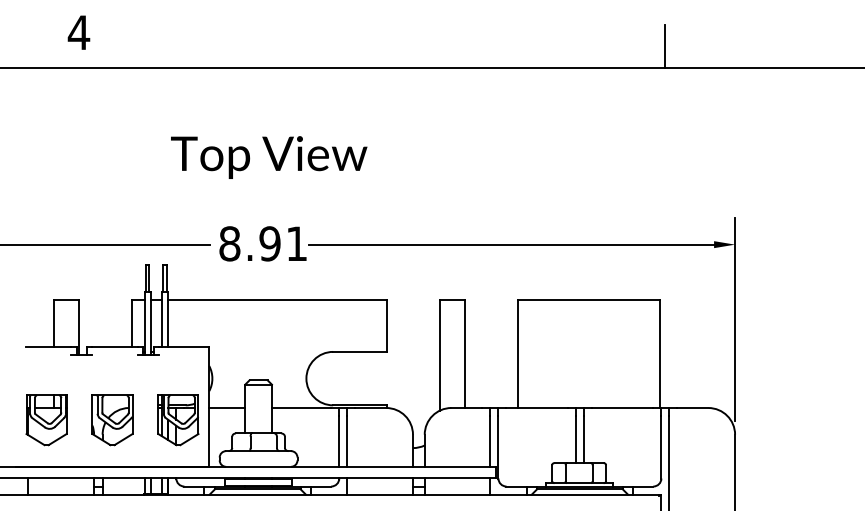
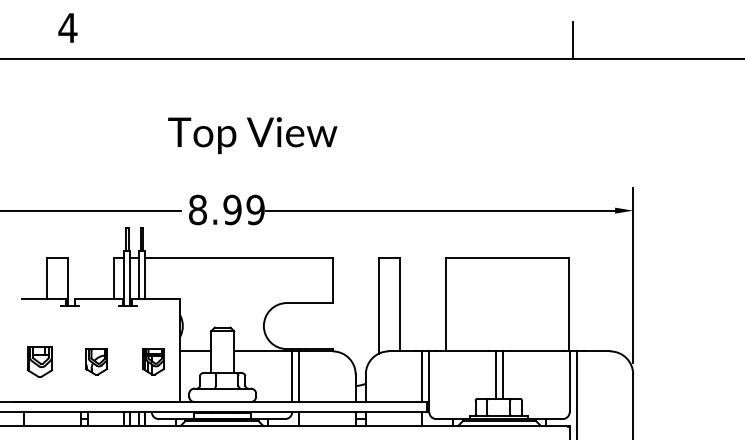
text: (268, 157) -> (252, 135), moved
text: (296, 243) -> (255, 209), 8.91 -> 8.99
part: (45, 419) -> (39, 361), size x0.7
part: (112, 419) -> (96, 361), size x0.6
part: (178, 419) -> (153, 361), size x0.6

